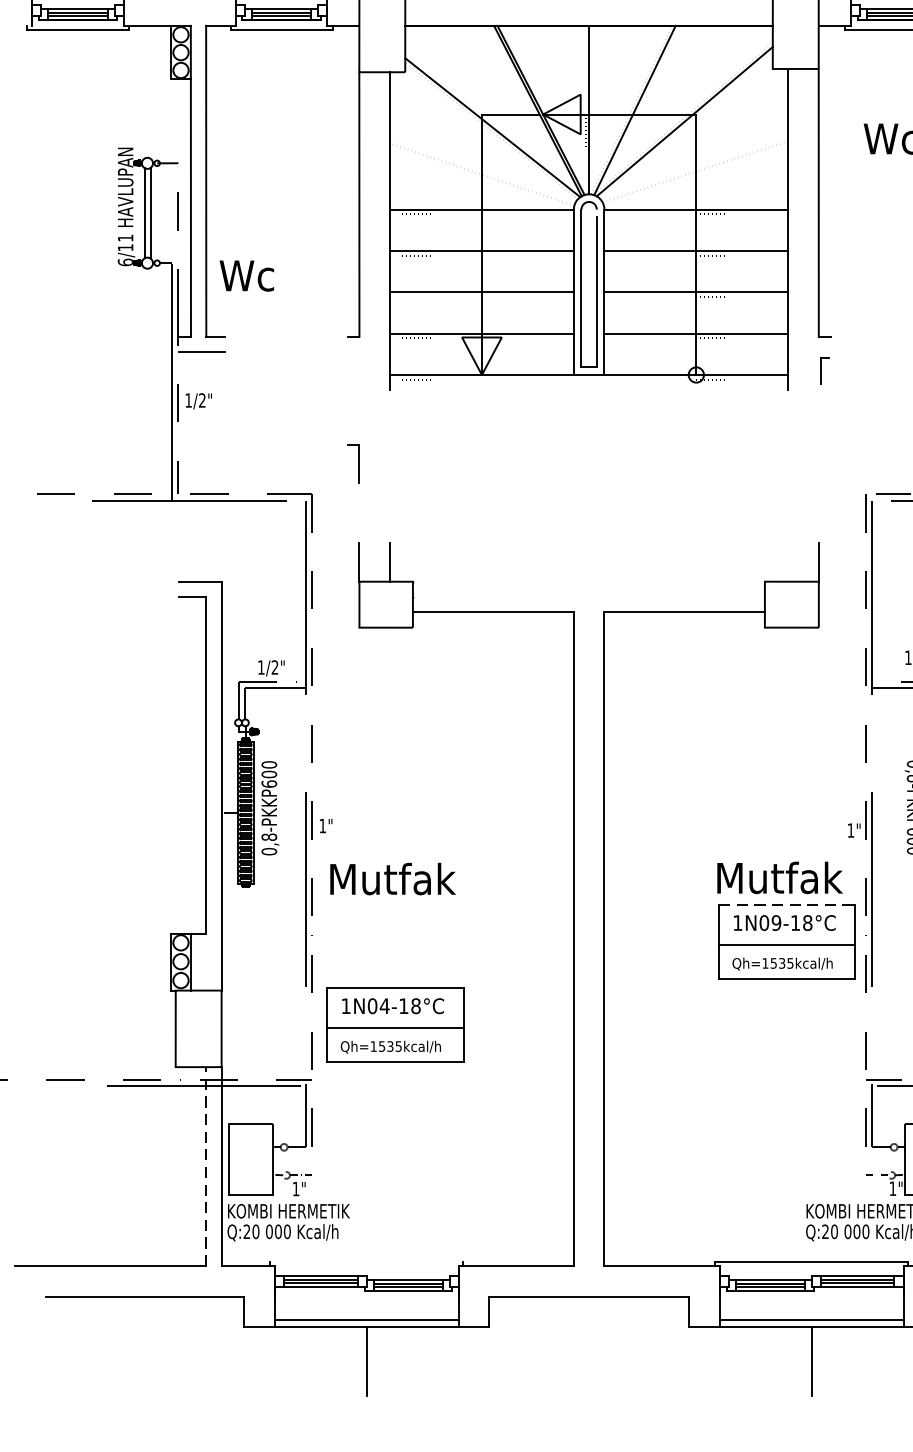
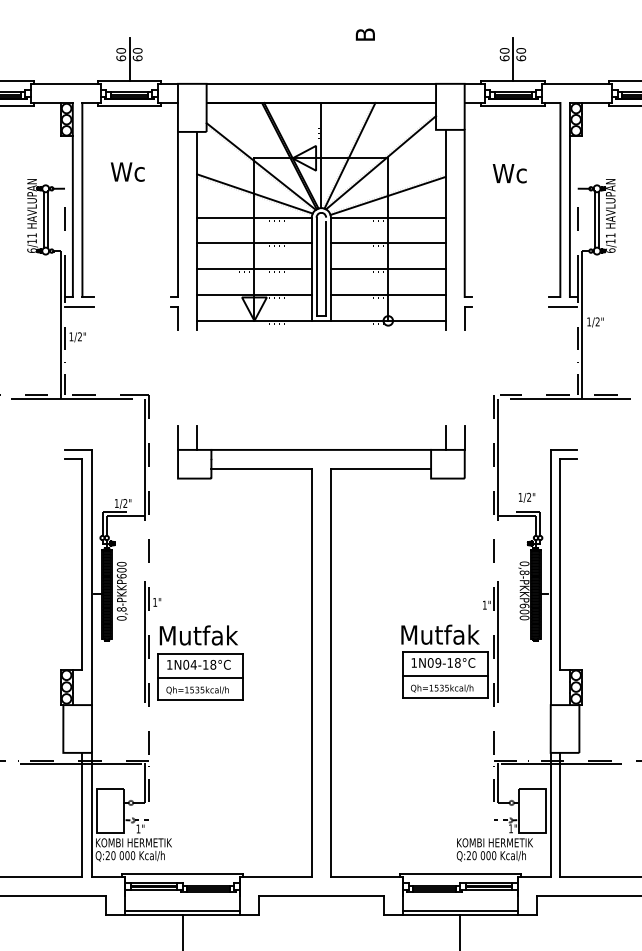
line: (481, 170) -> (254, 193), added
line: (695, 174) -> (387, 195), added
text: (246, 275) -> (127, 171), moved
part: (824, 371) -> (468, 318), size x1.43
part: (353, 464) -> (174, 318), moved
line: (787, 561) -> (445, 437), added
line: (587, 581) -> (320, 449), added
line: (787, 904) -> (445, 651), dashed -> solid
part: (395, 1024) -> (200, 676), moved
line: (206, 1165) -> (82, 814), dashed -> solid
line: (366, 1261) -> (182, 874), added

